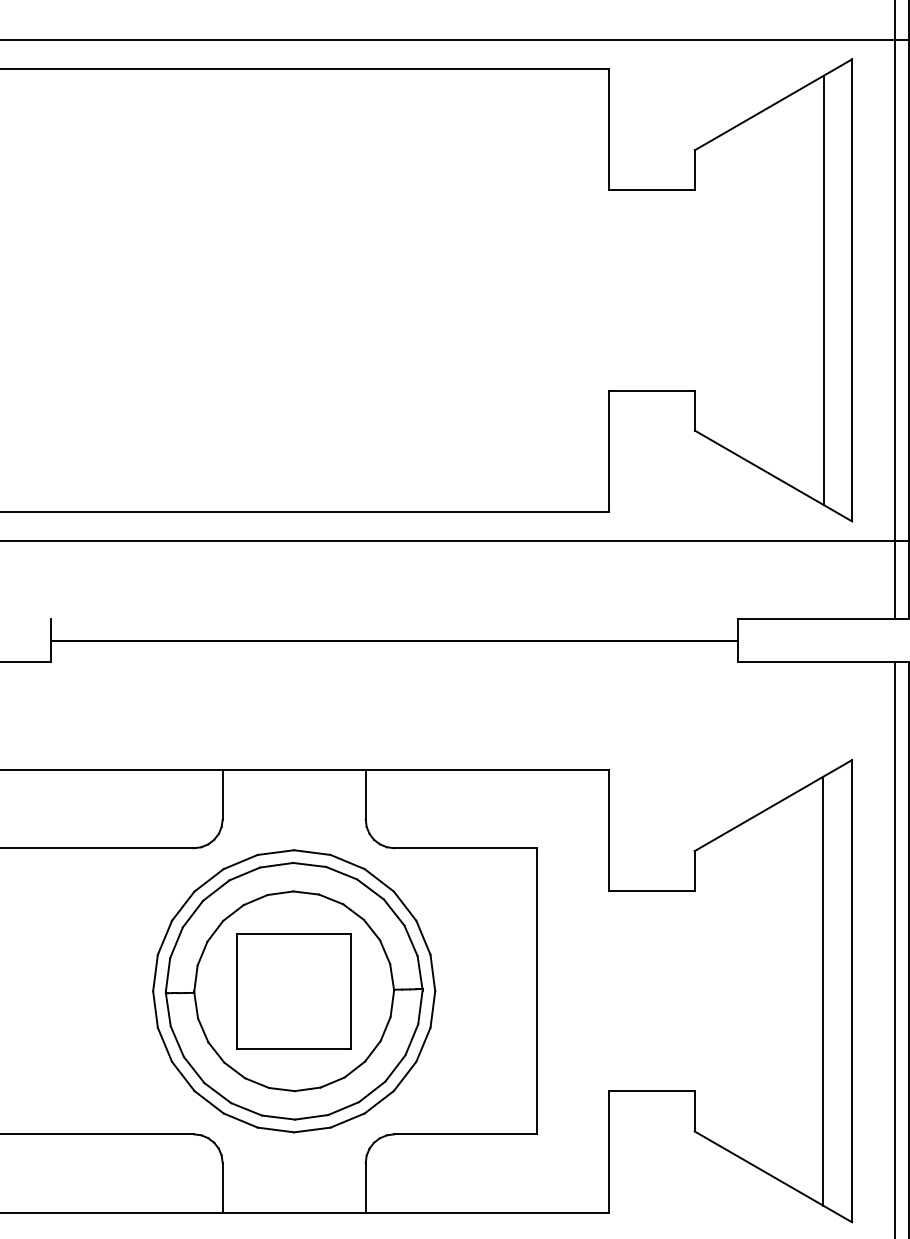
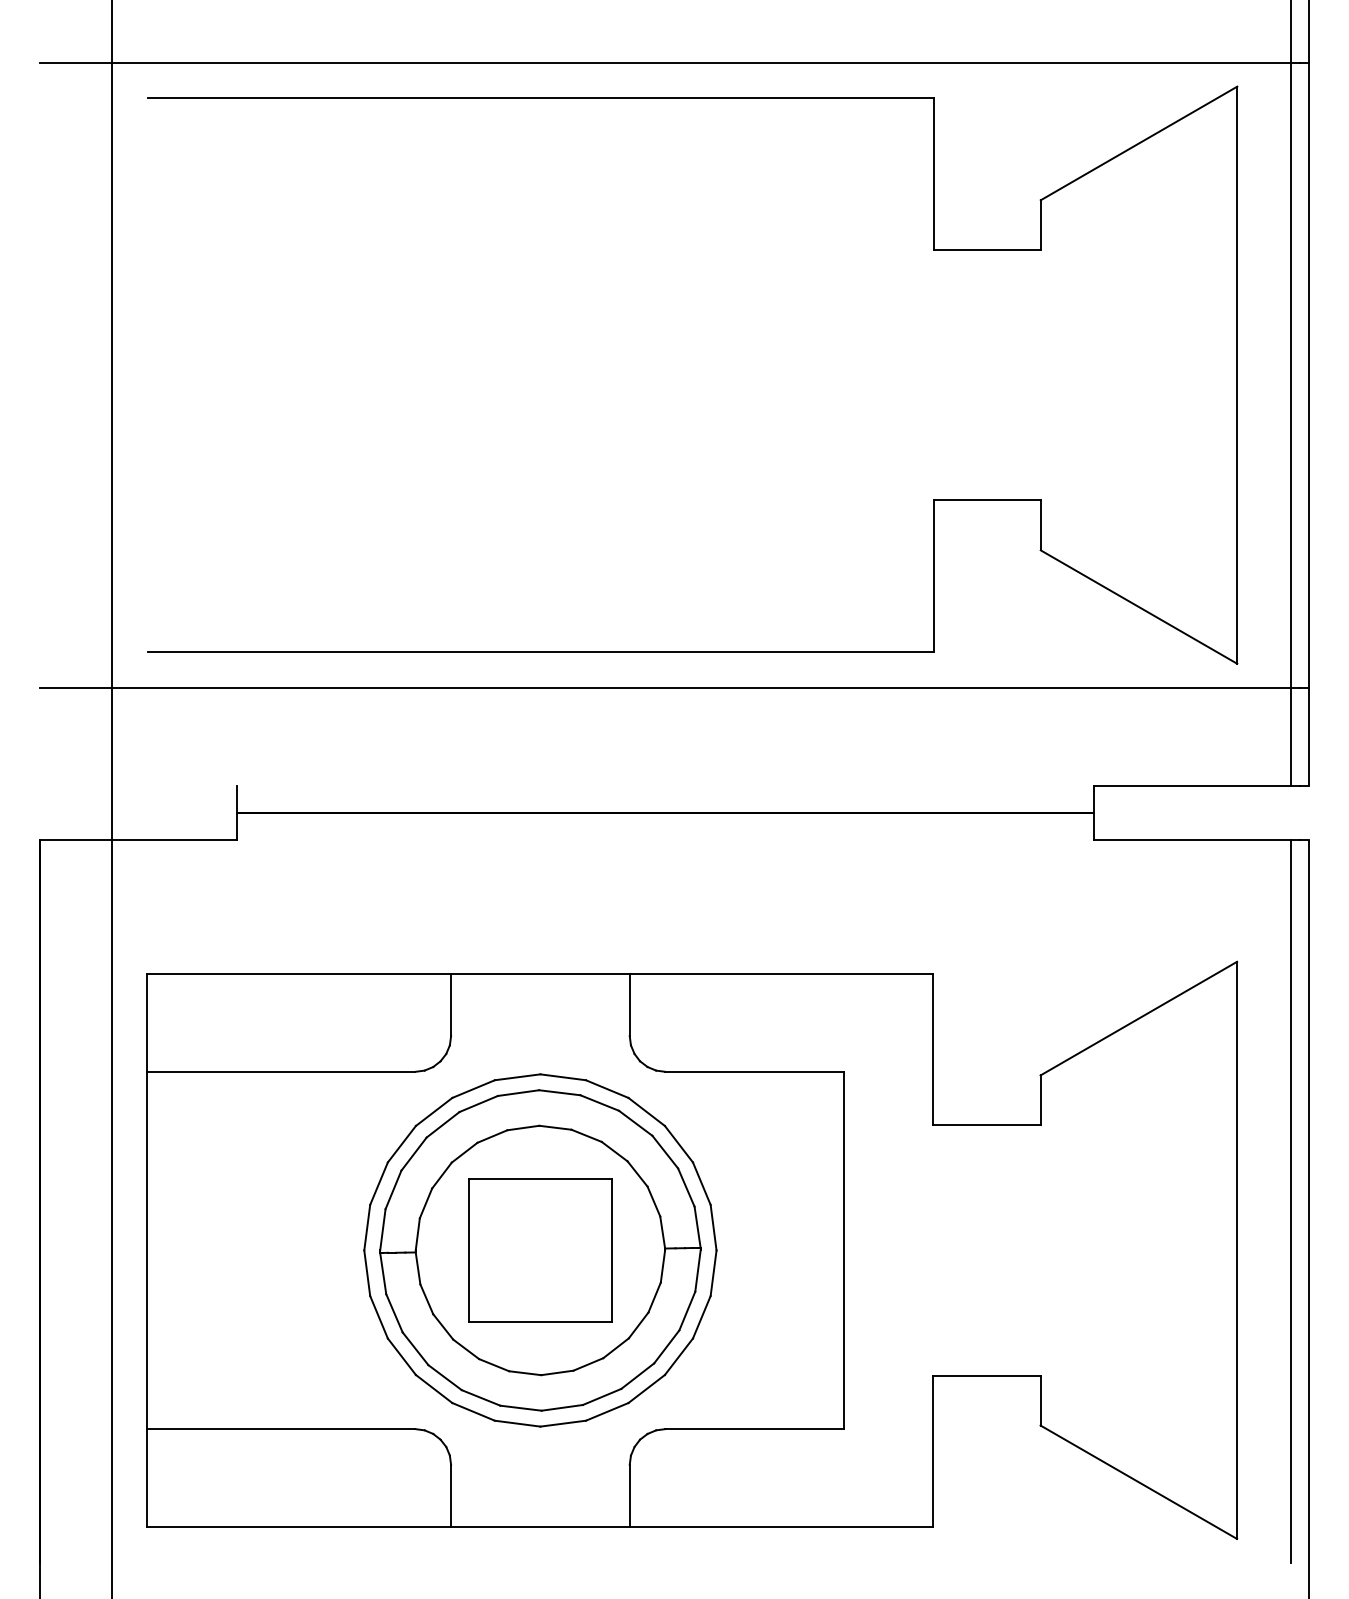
line: (823, 290) -> (1201, 375), removed
line: (823, 991) -> (1201, 1250), removed

